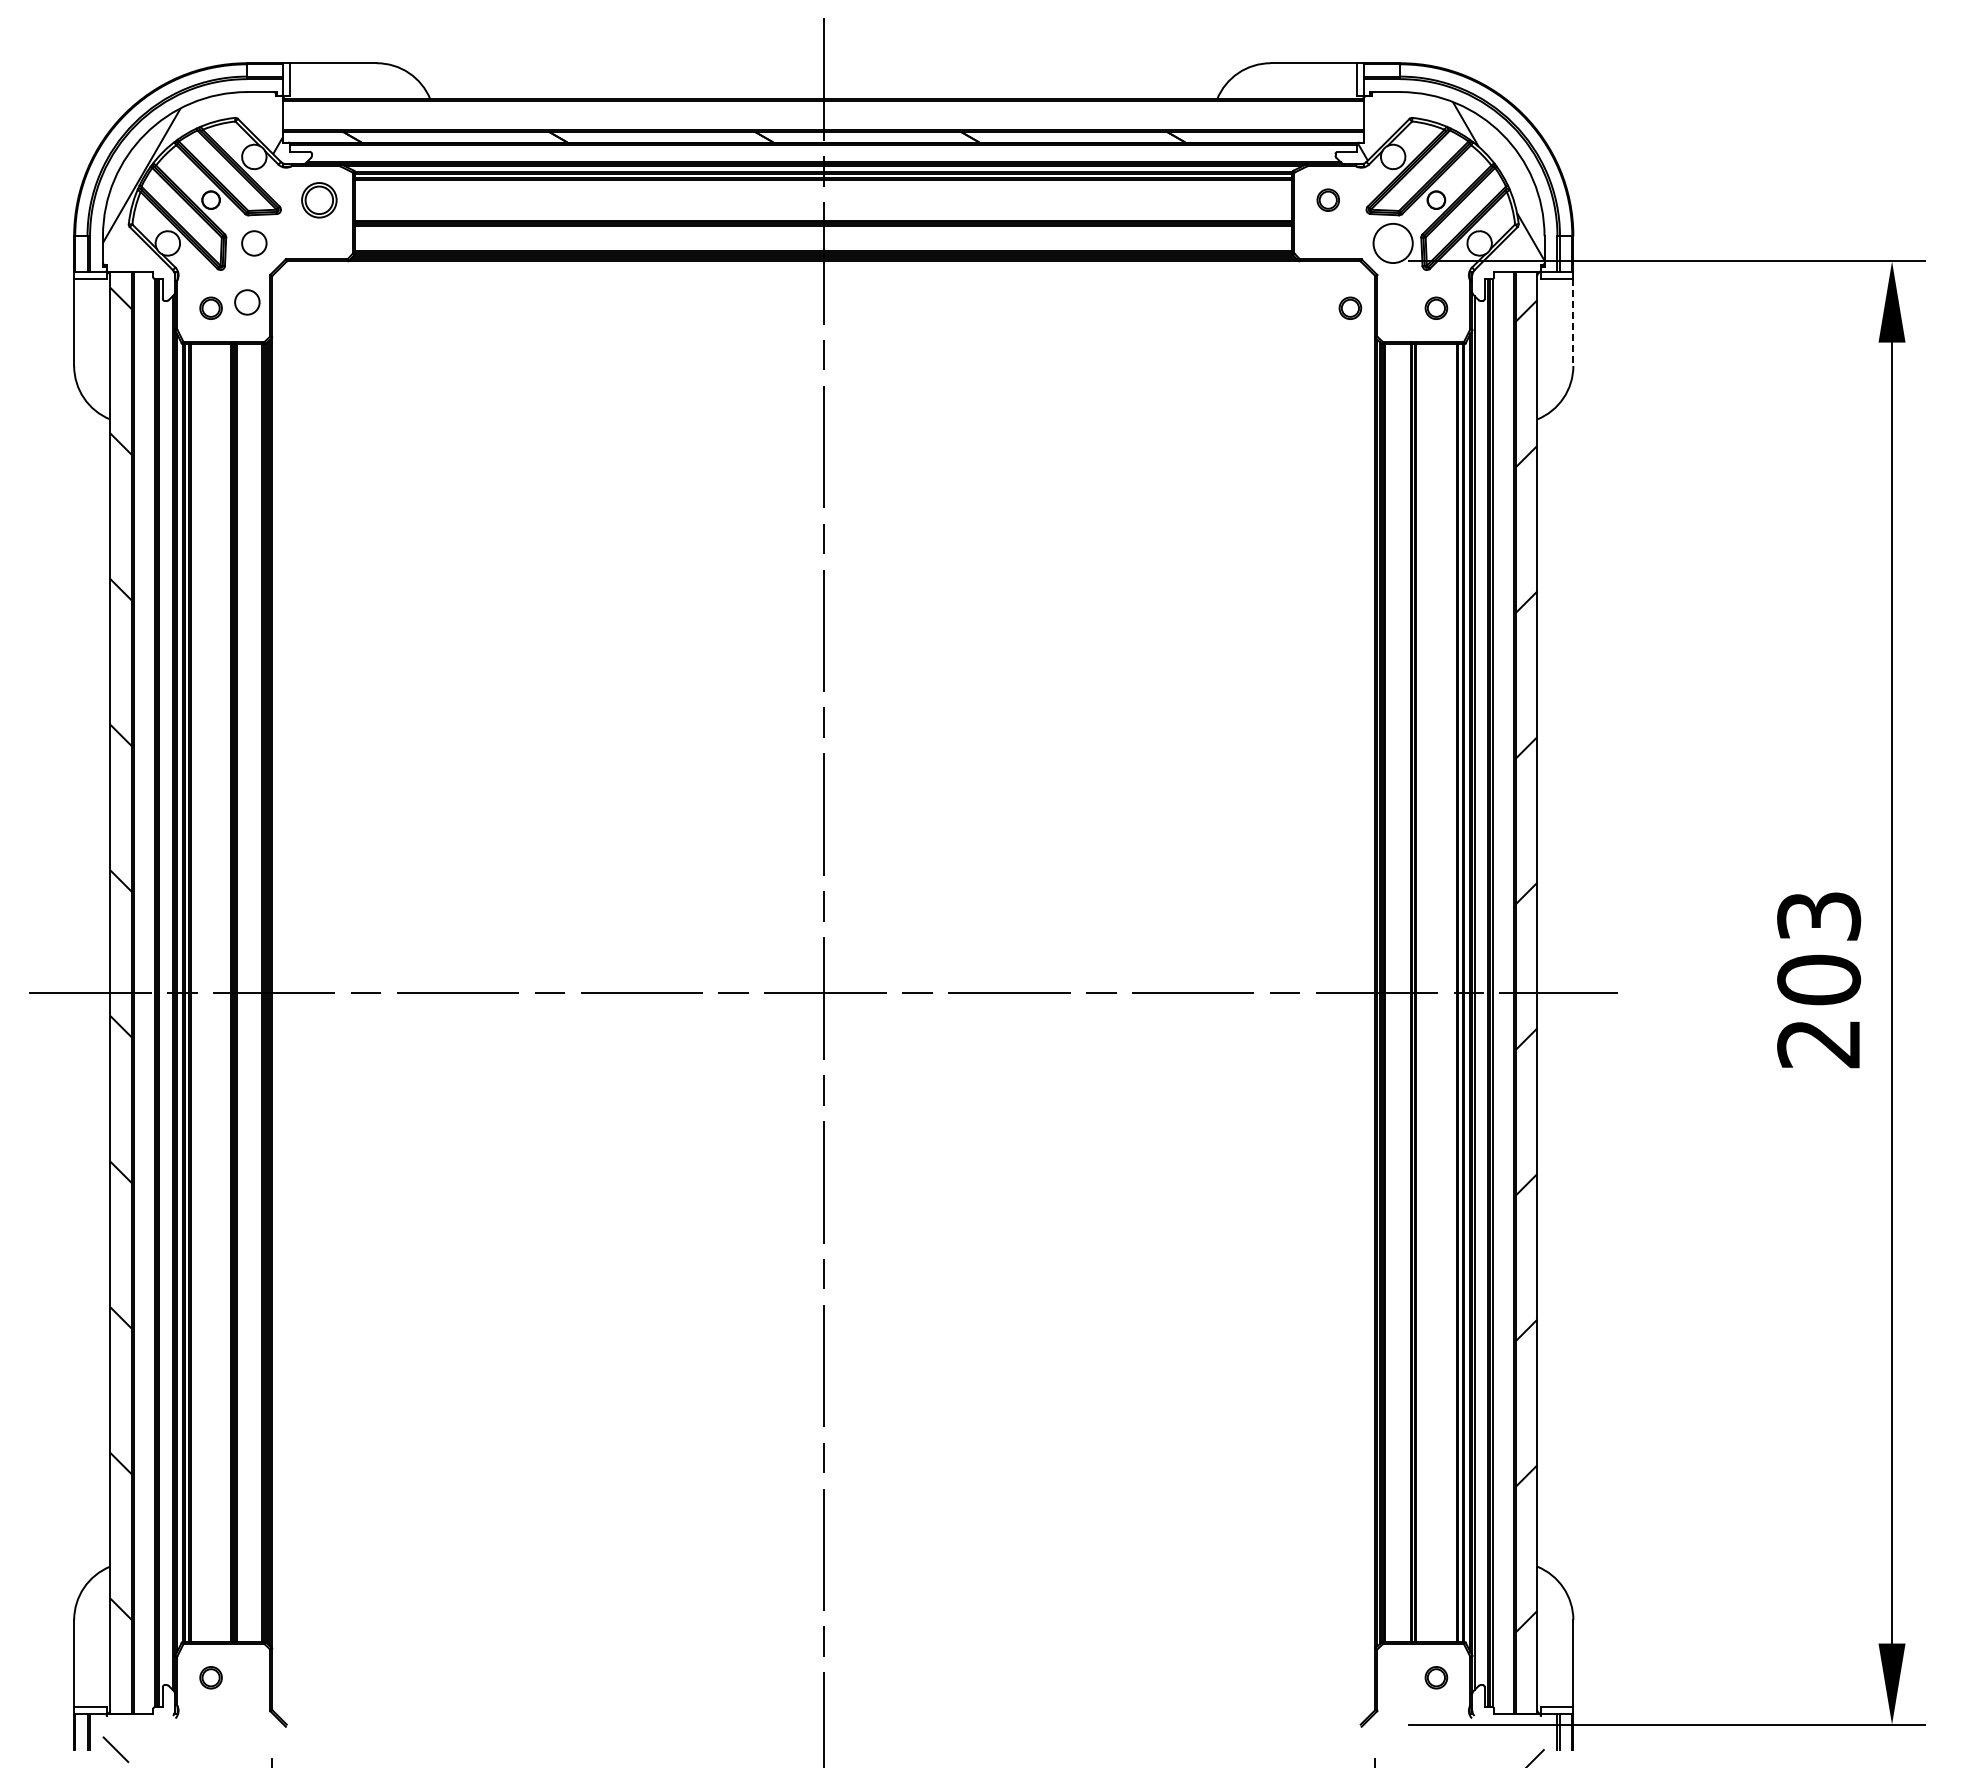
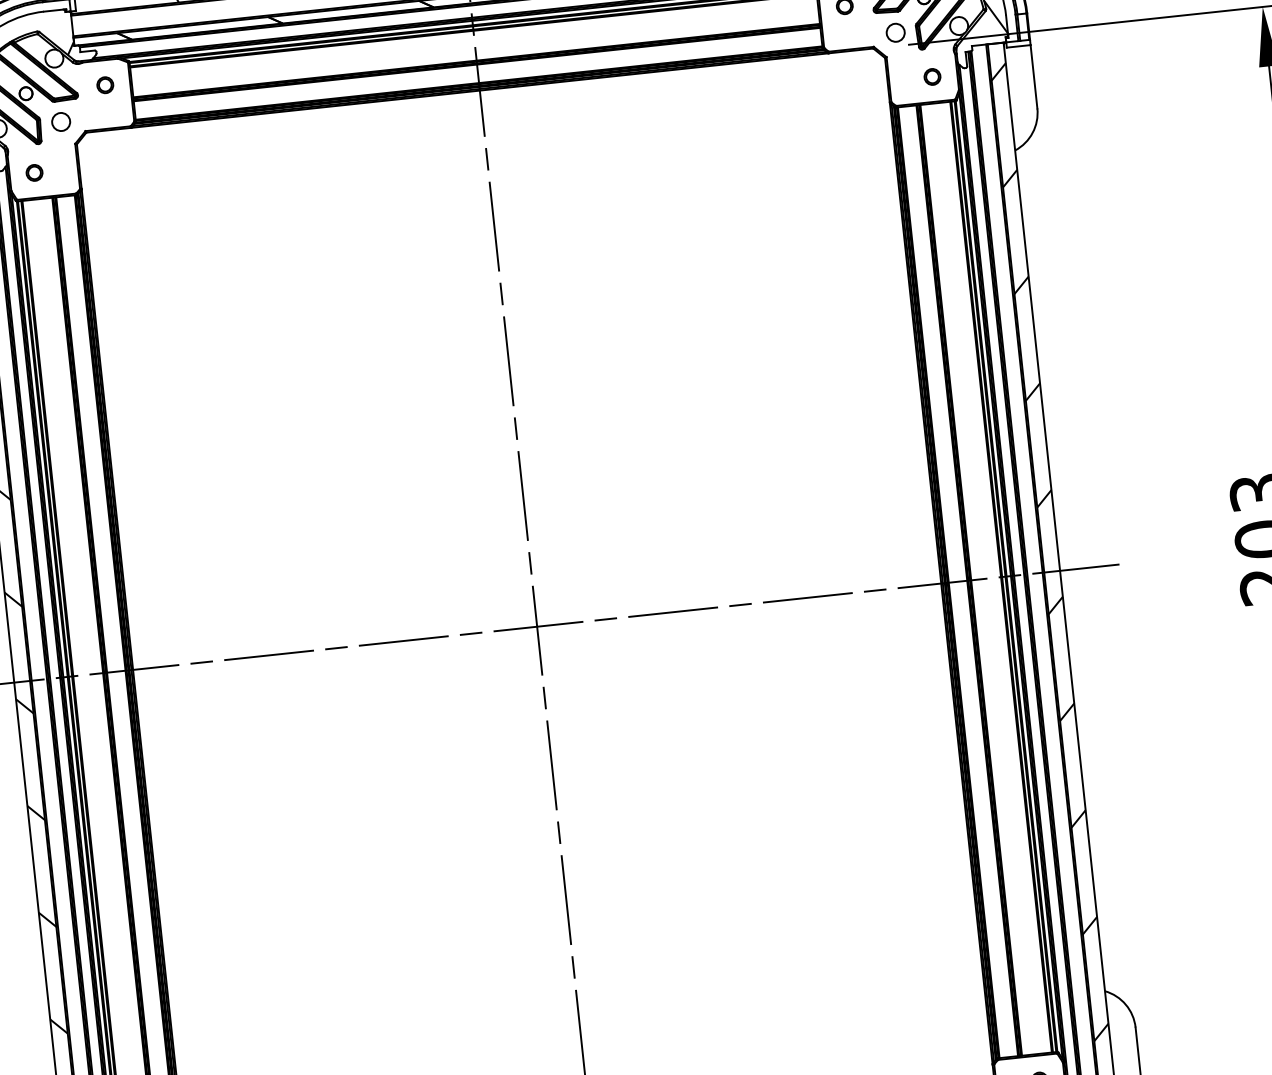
part: (318, 199) -> (104, 84), size x0.62
circle: (1392, 243) -> (895, 32), size x0.62
circle: (247, 302) -> (60, 165), removed
part: (1350, 307) -> (869, 83), removed
line: (1573, 323) -> (1034, 77), dashed -> solid

